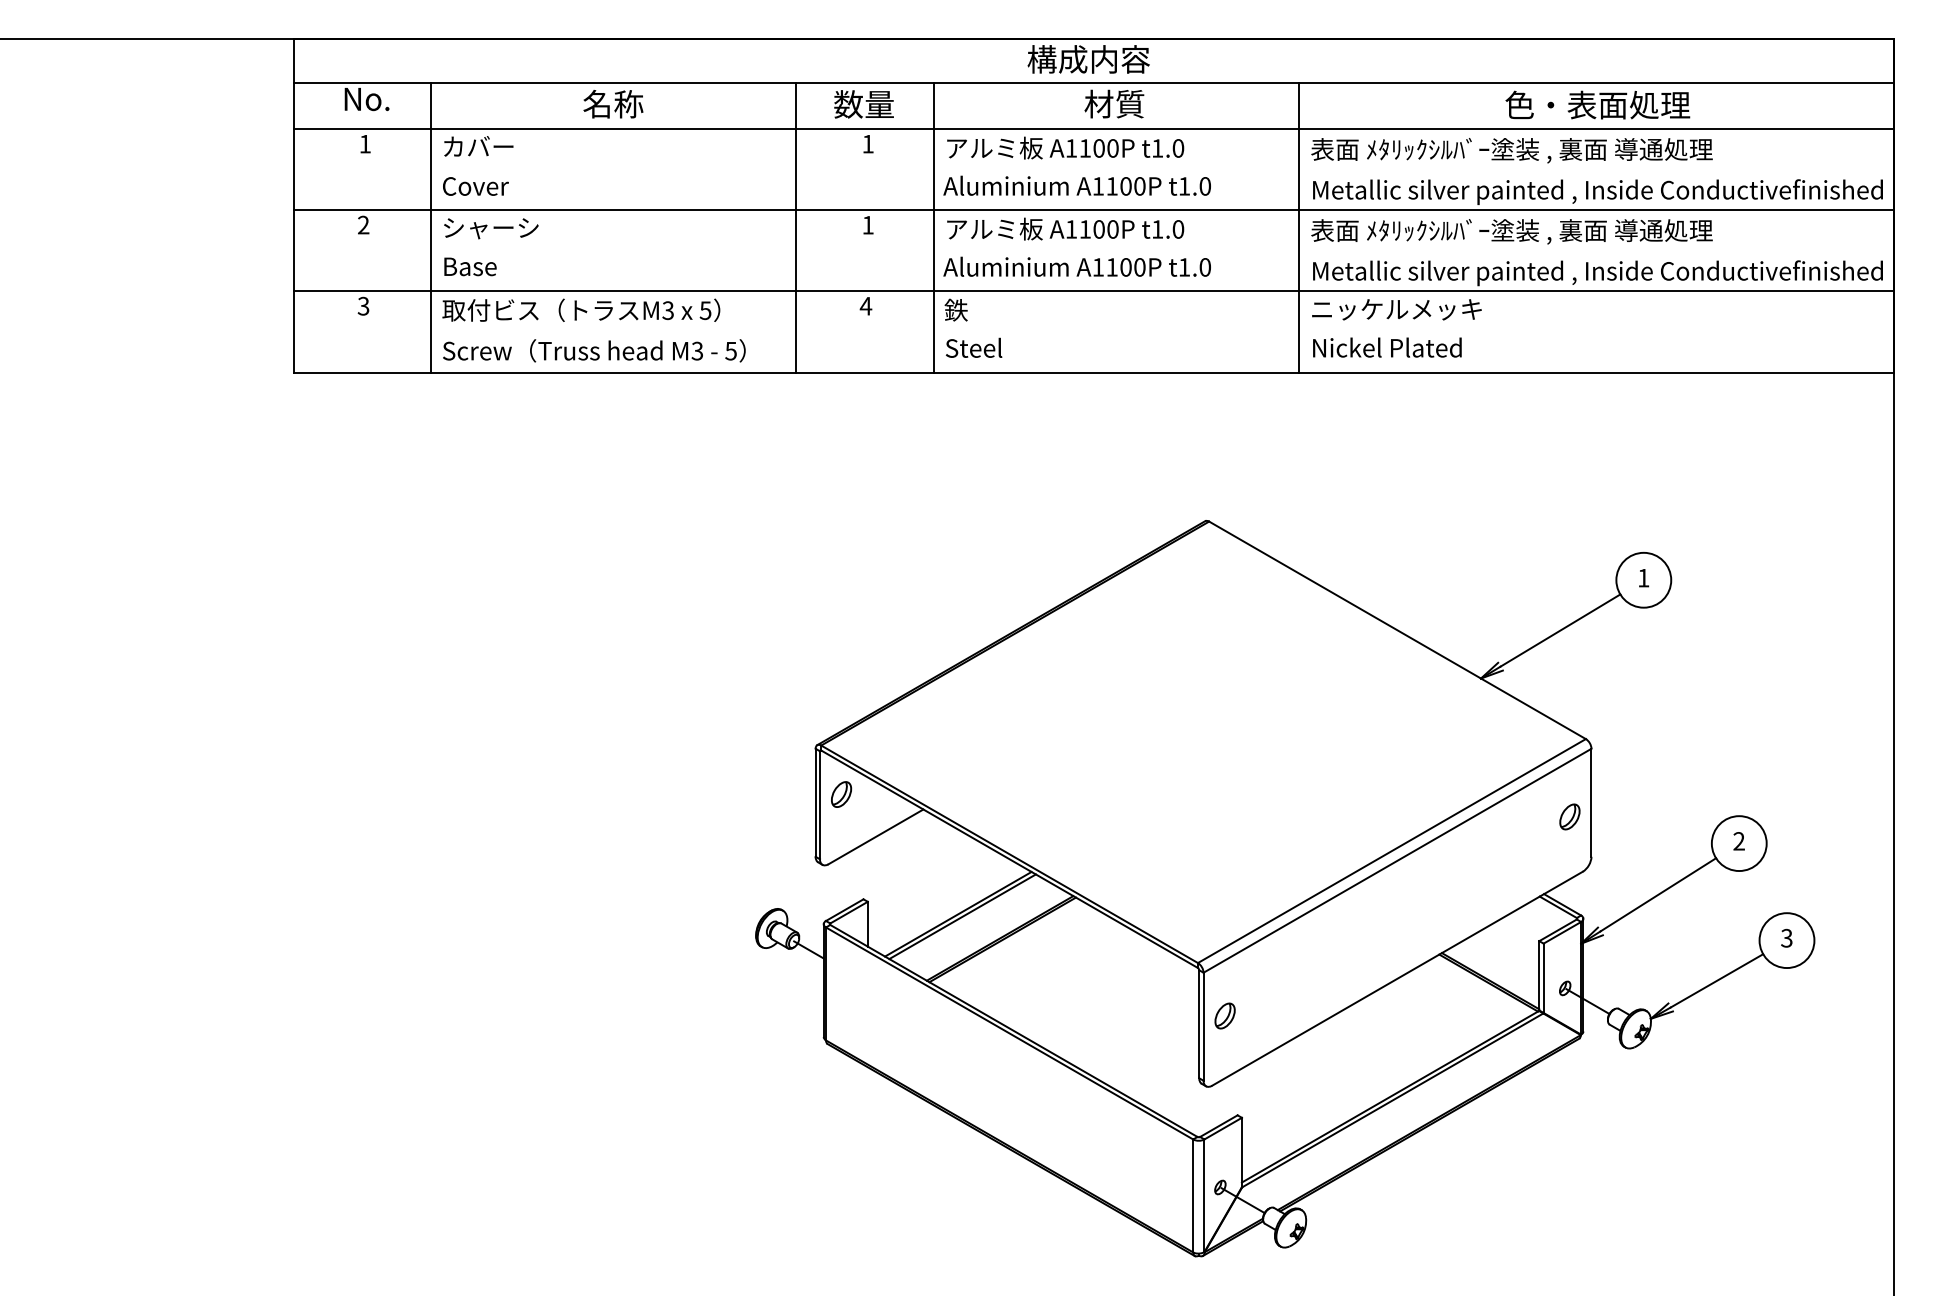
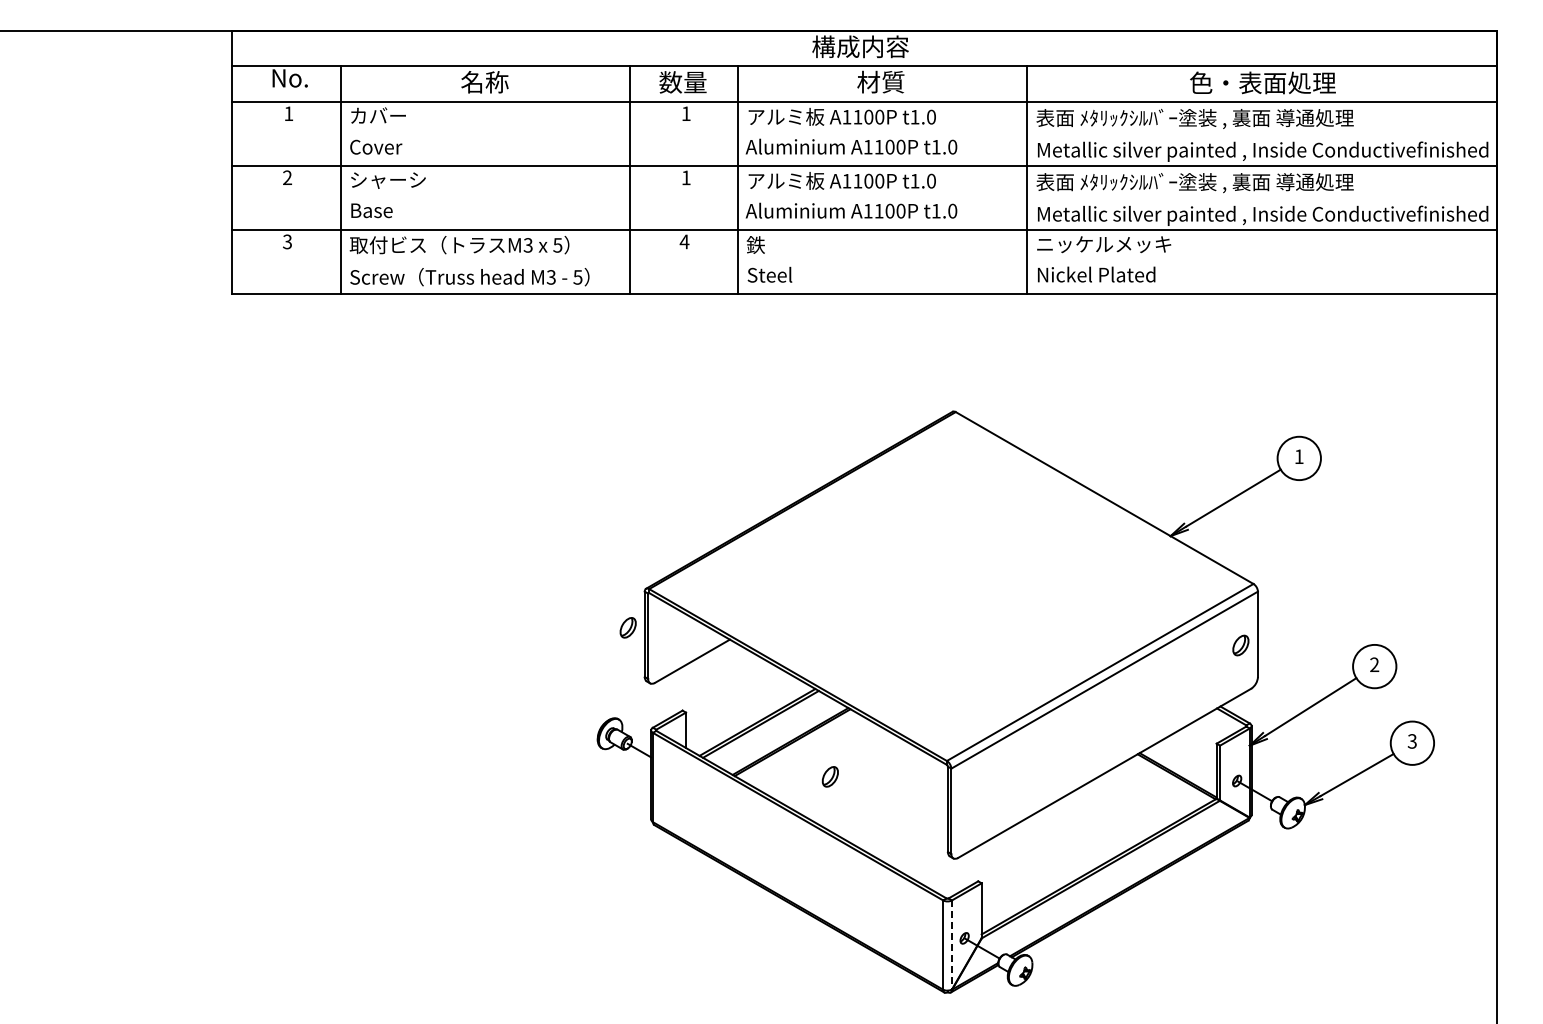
part: (840, 794) -> (627, 627), moved
part: (1223, 1015) -> (829, 776), moved
line: (1205, 1195) -> (952, 944), solid -> dashed

